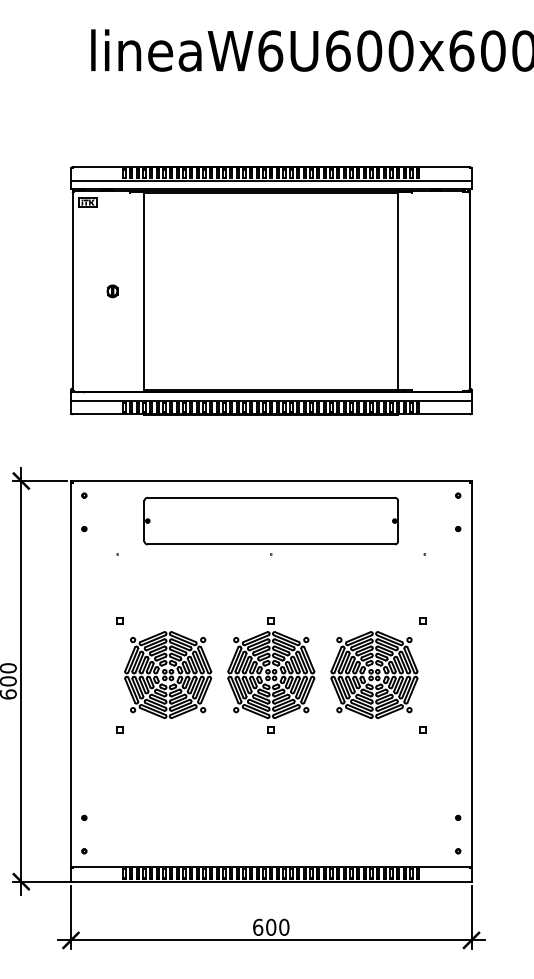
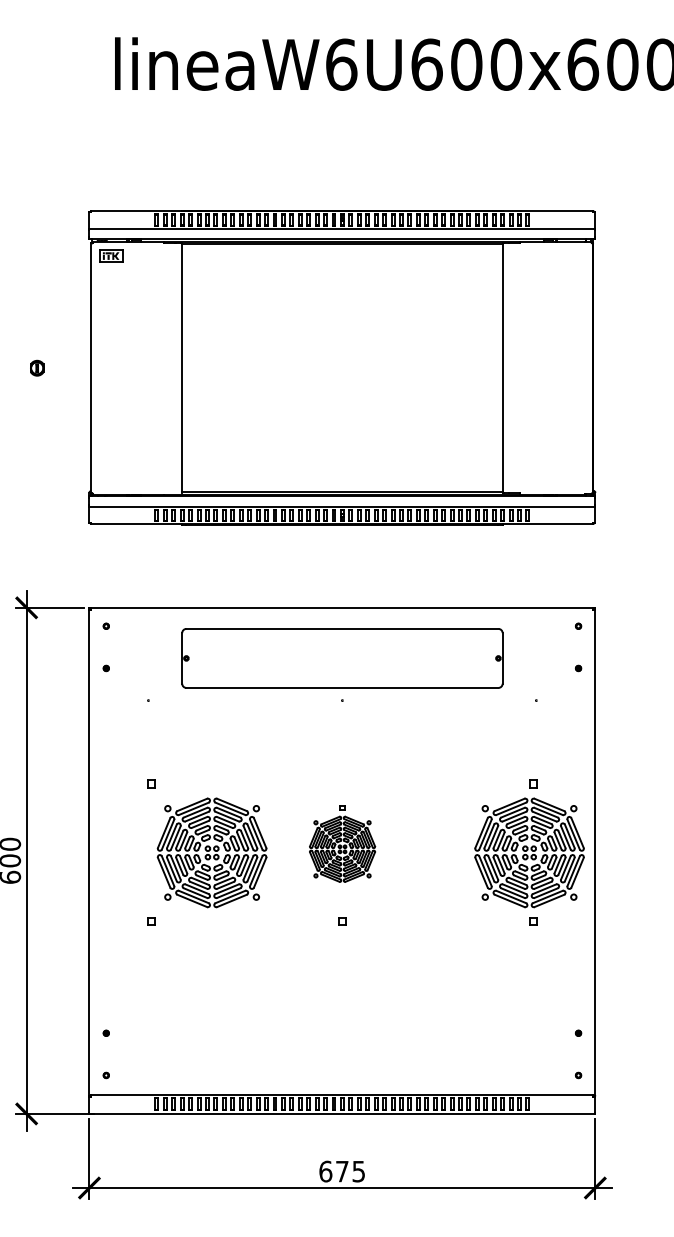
part: (112, 291) -> (37, 368), moved
part: (271, 667) -> (342, 843), size x0.6
part: (374, 674) -> (529, 852), moved
text: (277, 926) -> (350, 1170), 600 -> 675

